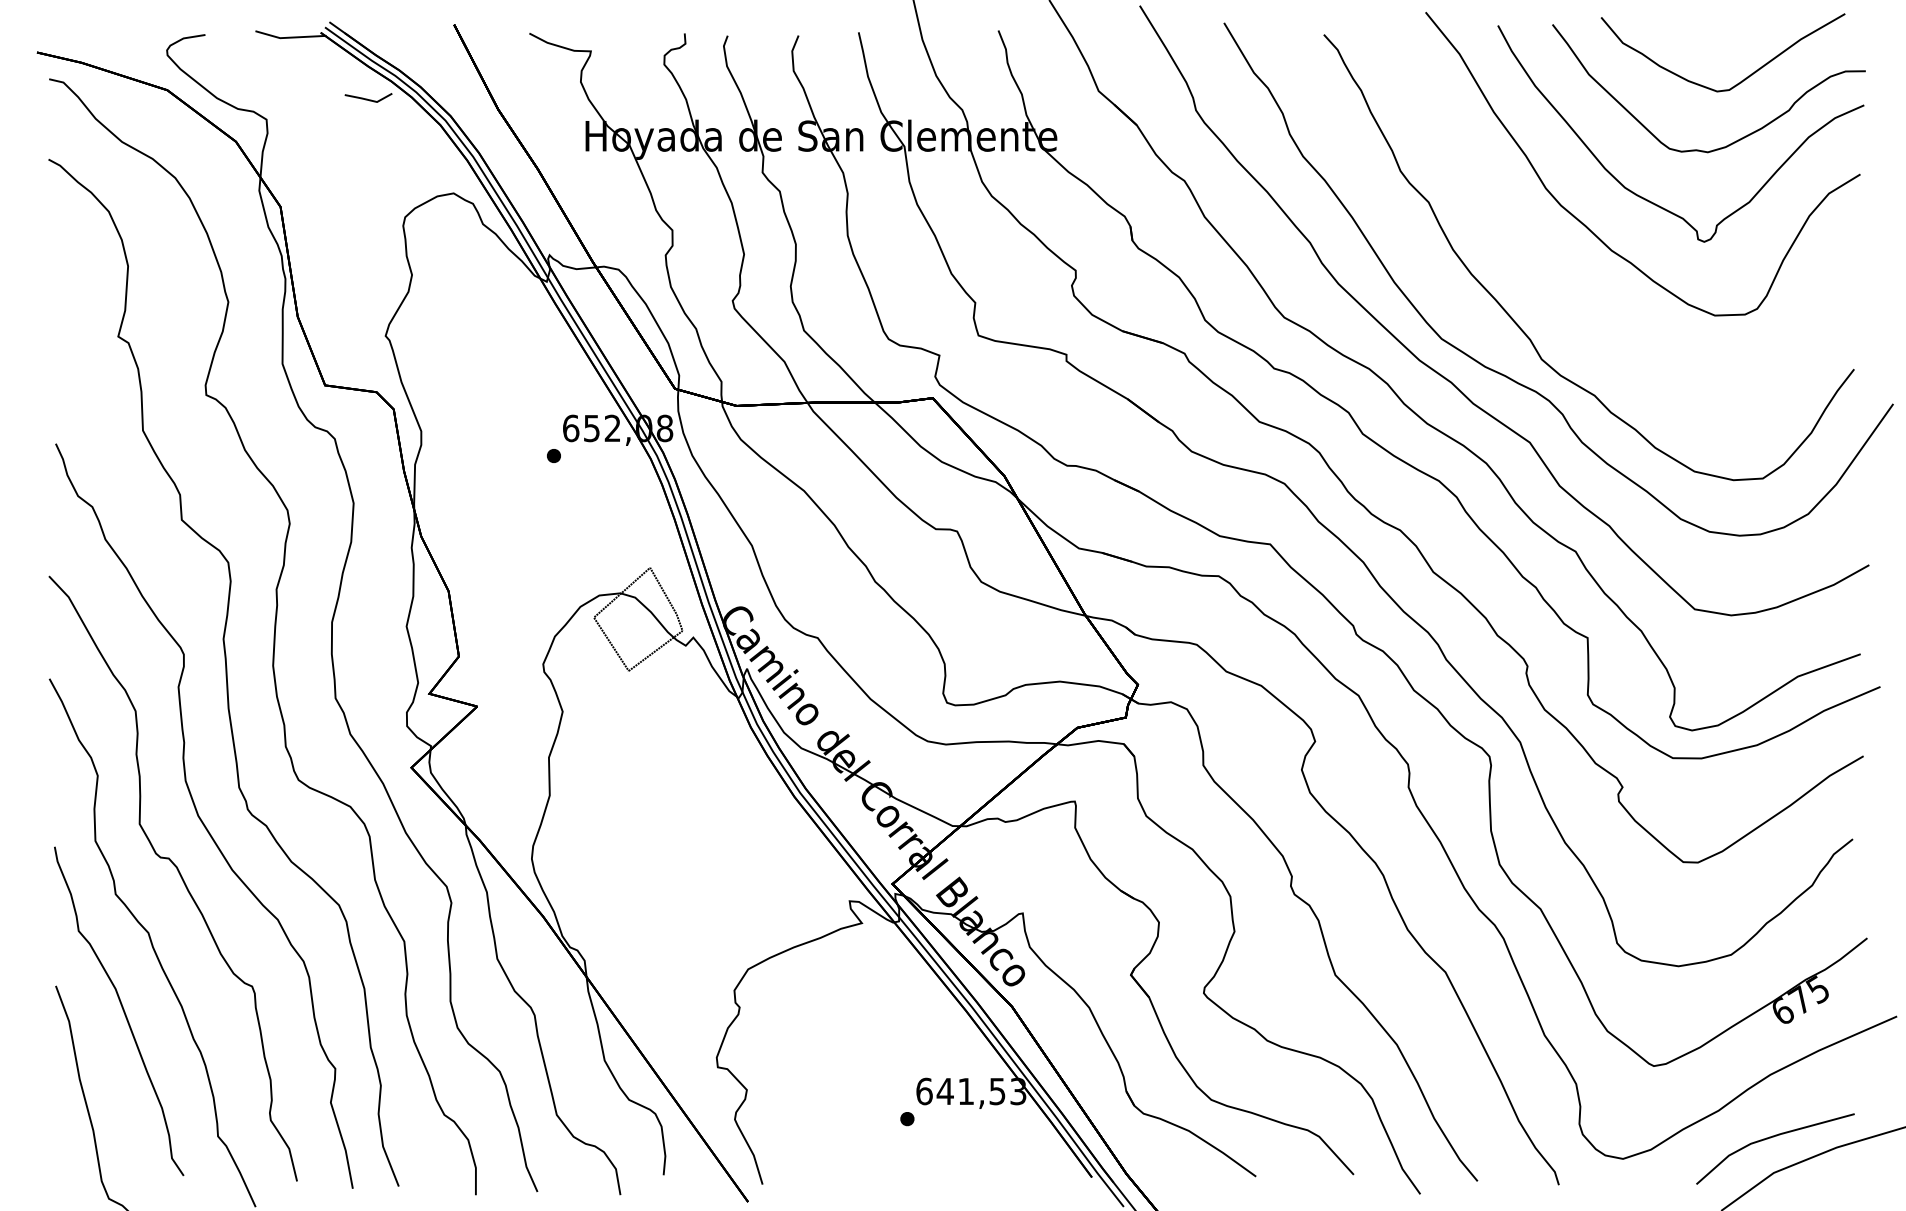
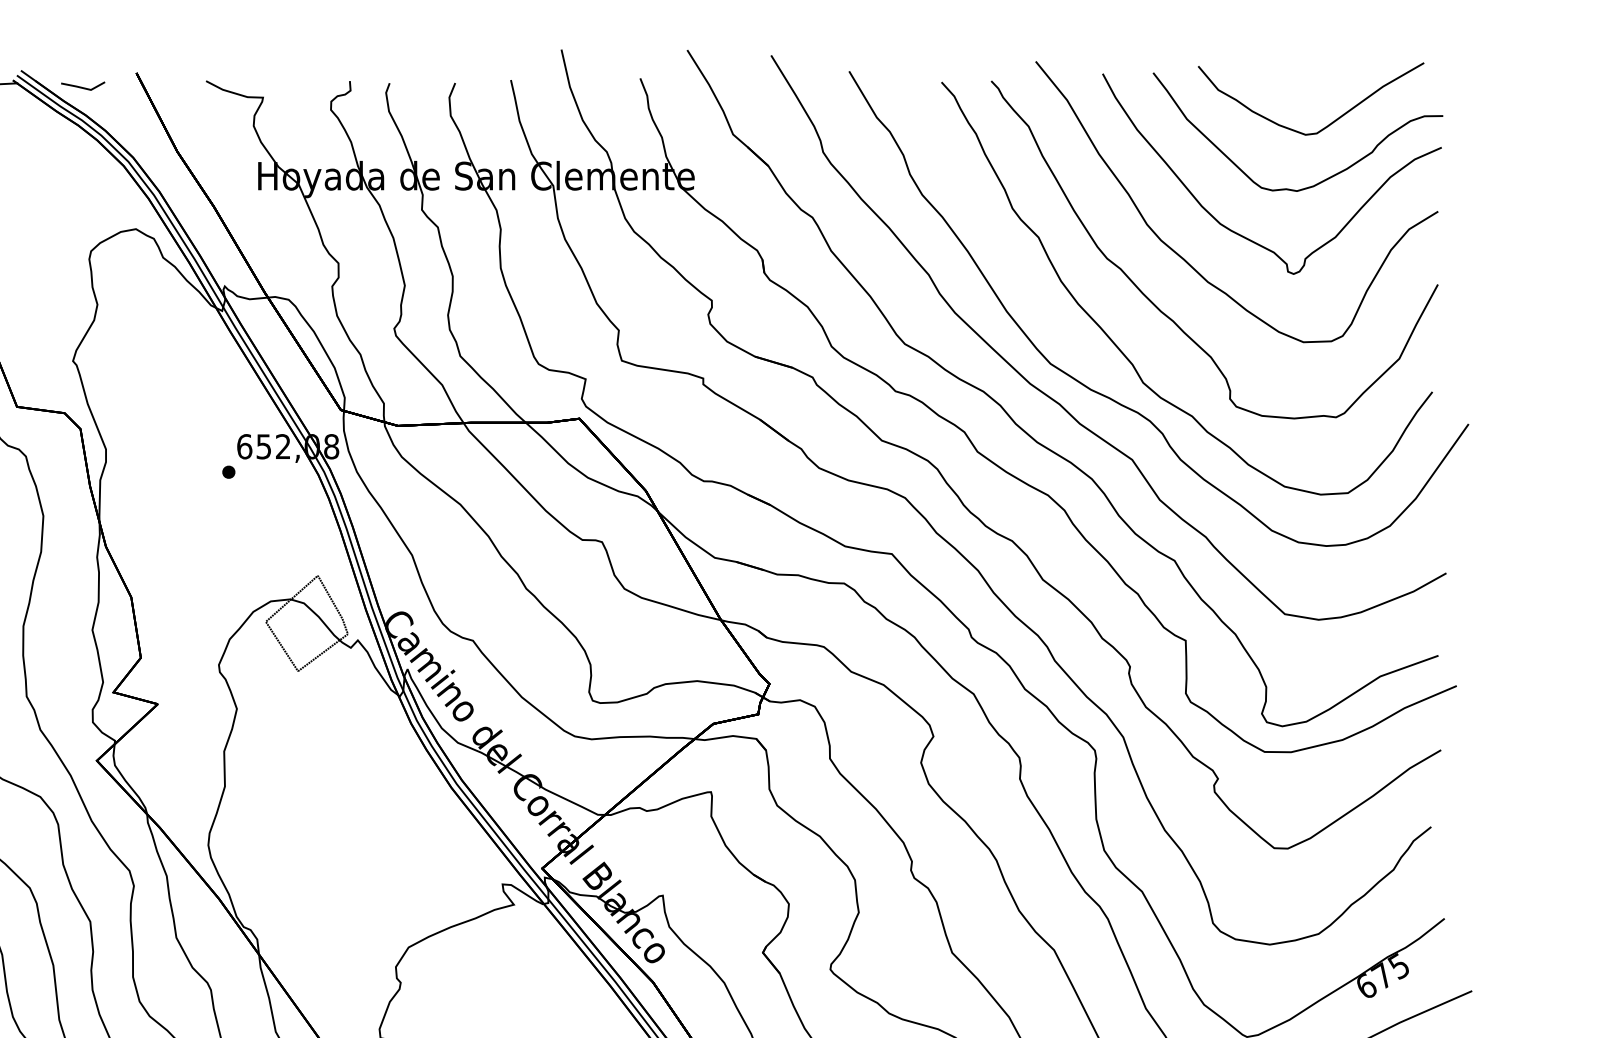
line: (367, 98) -> (82, 86), moved
part: (1556, 276) -> (1156, 306), added

